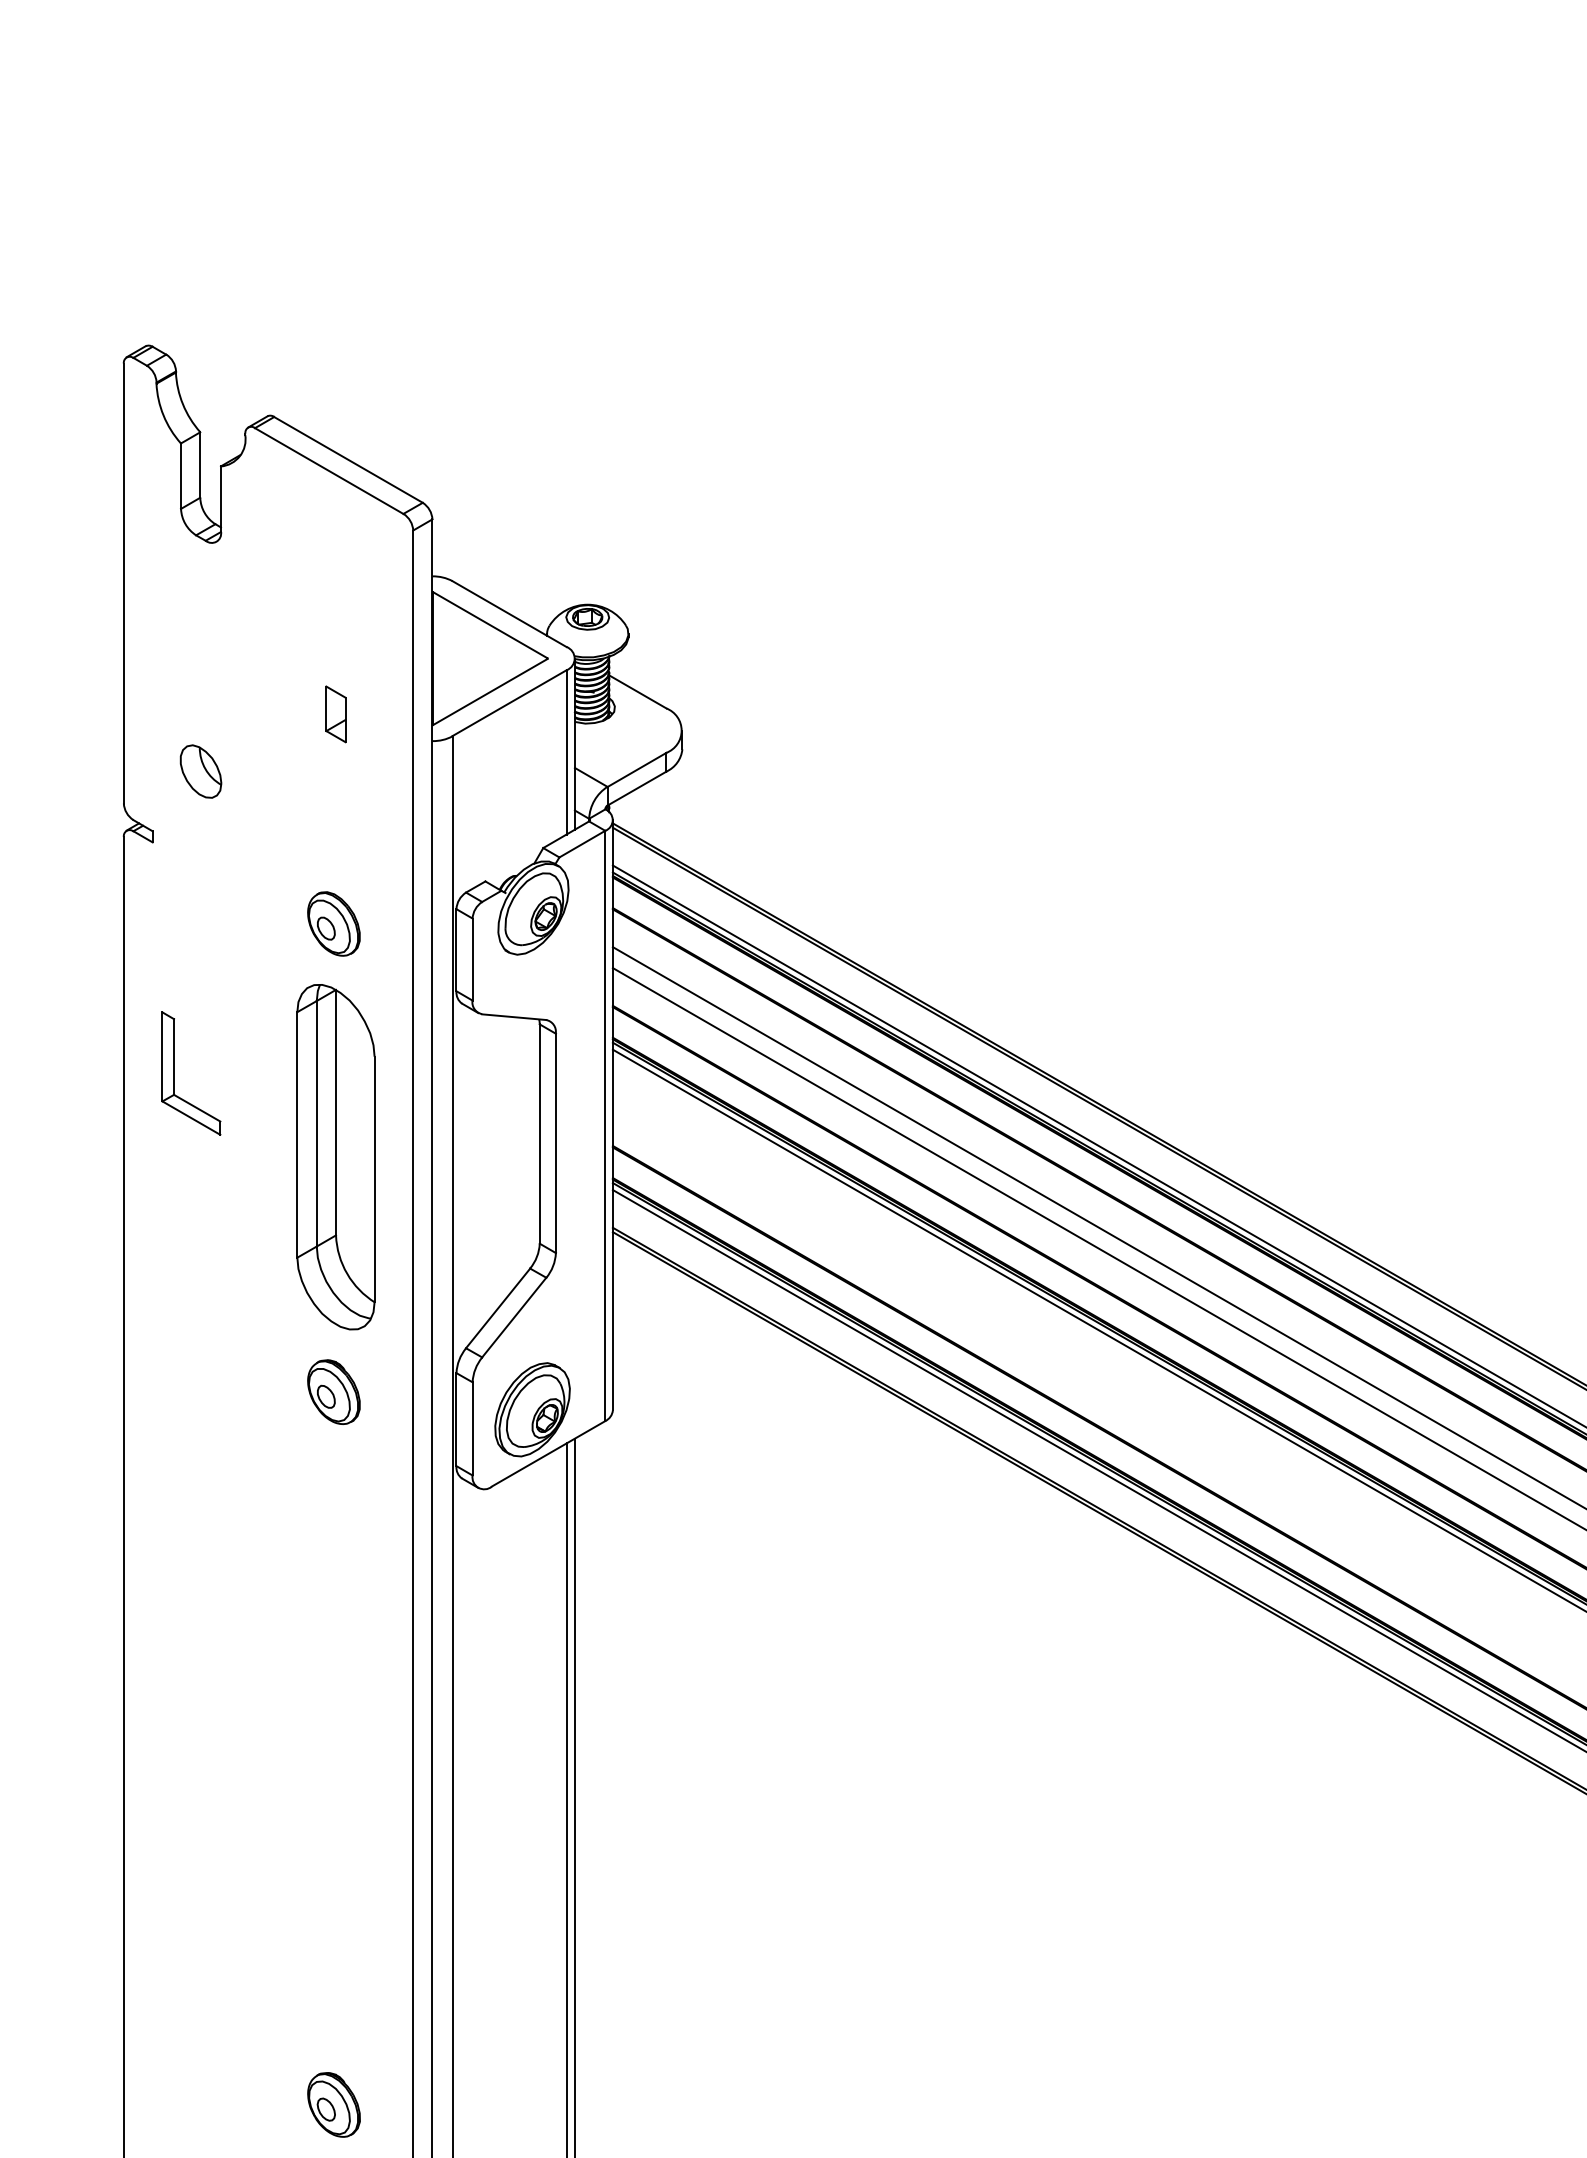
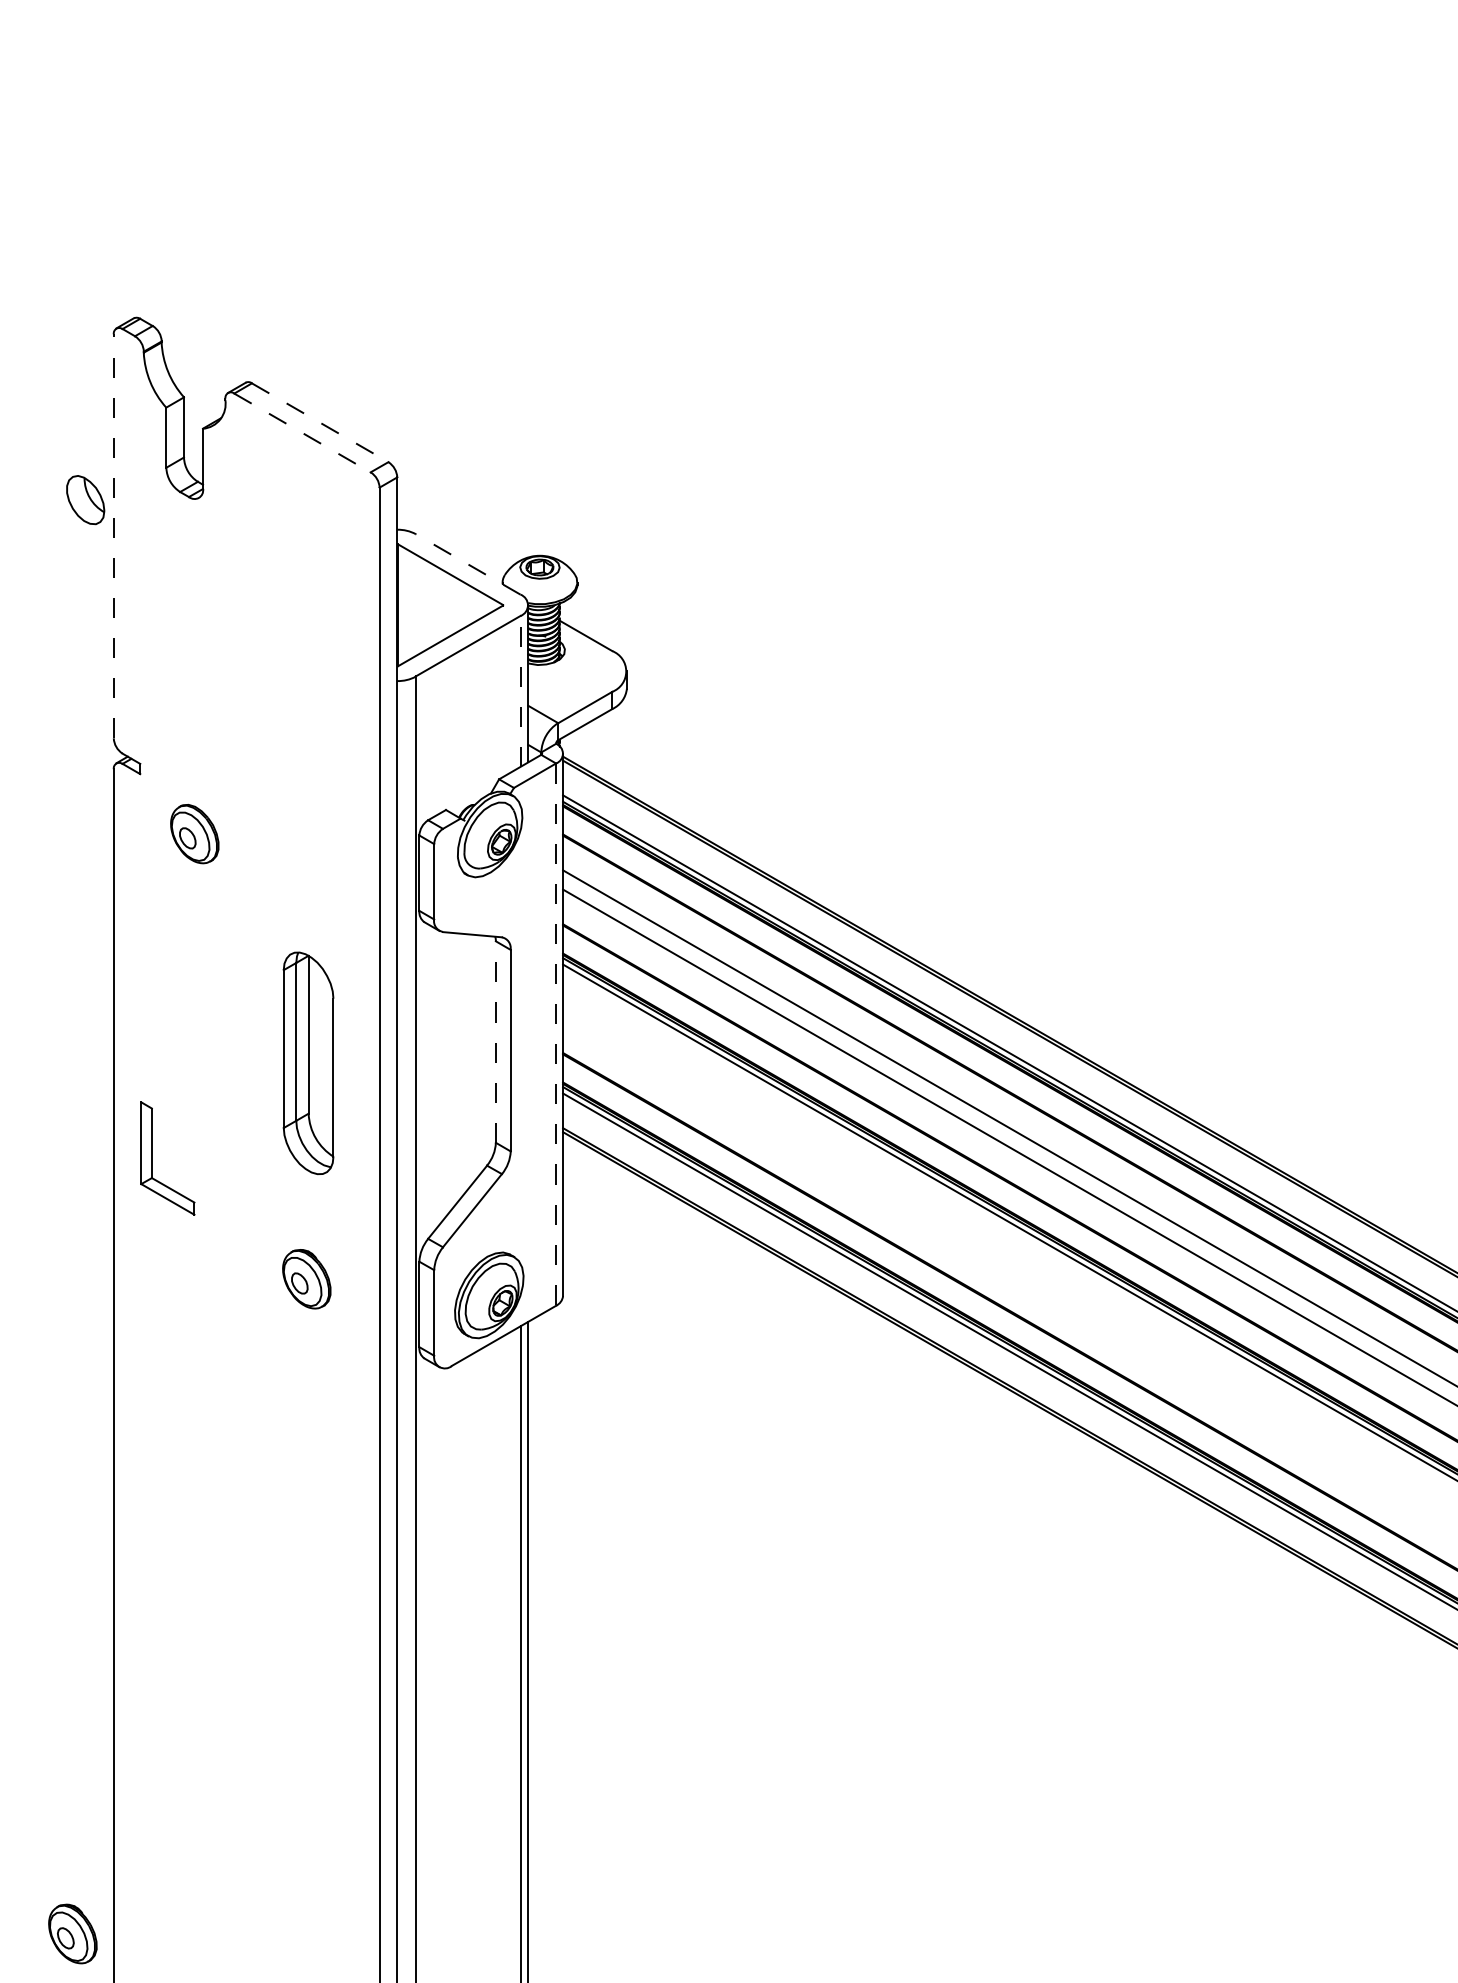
line: (348, 459) -> (320, 422), solid -> dashed
line: (329, 470) -> (302, 432), solid -> dashed
line: (123, 582) -> (113, 535), solid -> dashed
line: (509, 614) -> (468, 564), solid -> dashed
part: (335, 714) -> (308, 656), removed
line: (566, 751) -> (520, 690), solid -> dashed
part: (200, 772) -> (85, 500), moved
part: (333, 924) -> (194, 834), moved
part: (174, 1073) -> (152, 1158), moved
line: (605, 1126) -> (556, 1035), solid -> dashed
line: (539, 1134) -> (495, 1042), solid -> dashed
part: (335, 1157) -> (308, 1063), size x0.7
part: (333, 2104) -> (72, 1933), moved

